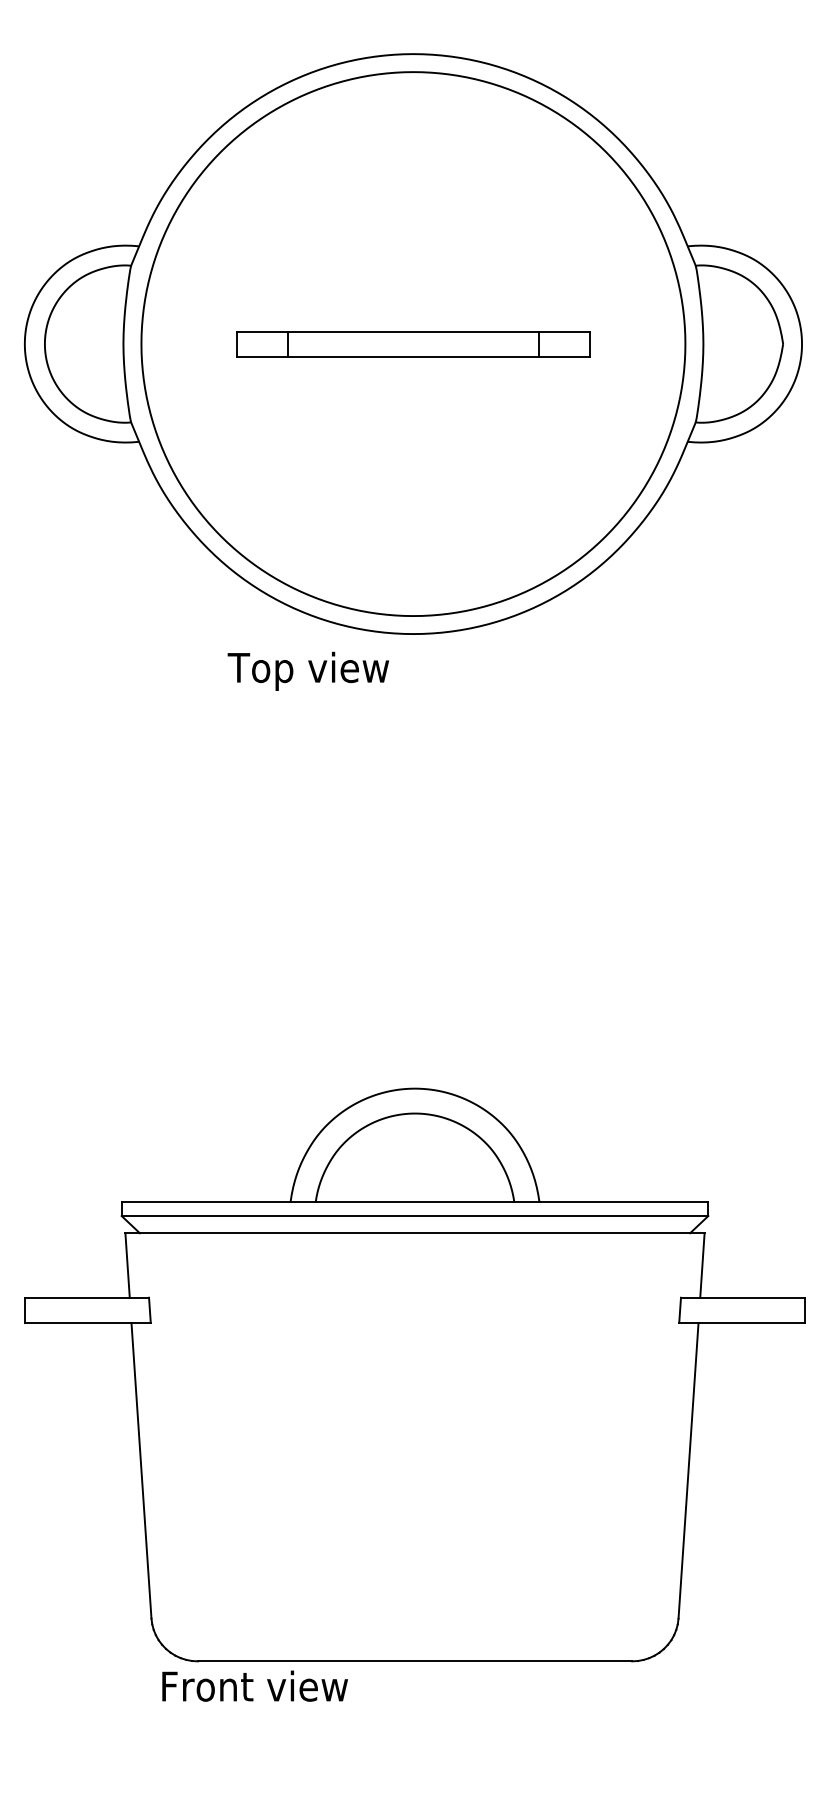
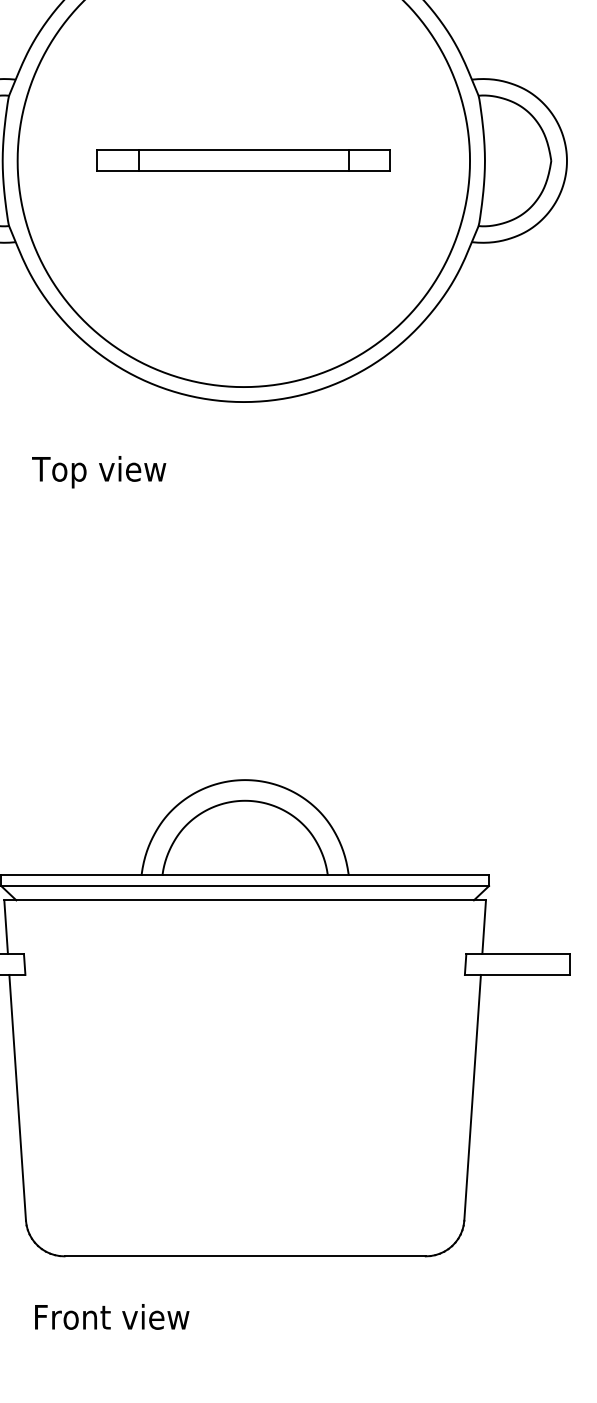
text: (307, 670) -> (98, 471), moved
text: (254, 1685) -> (111, 1316), moved

